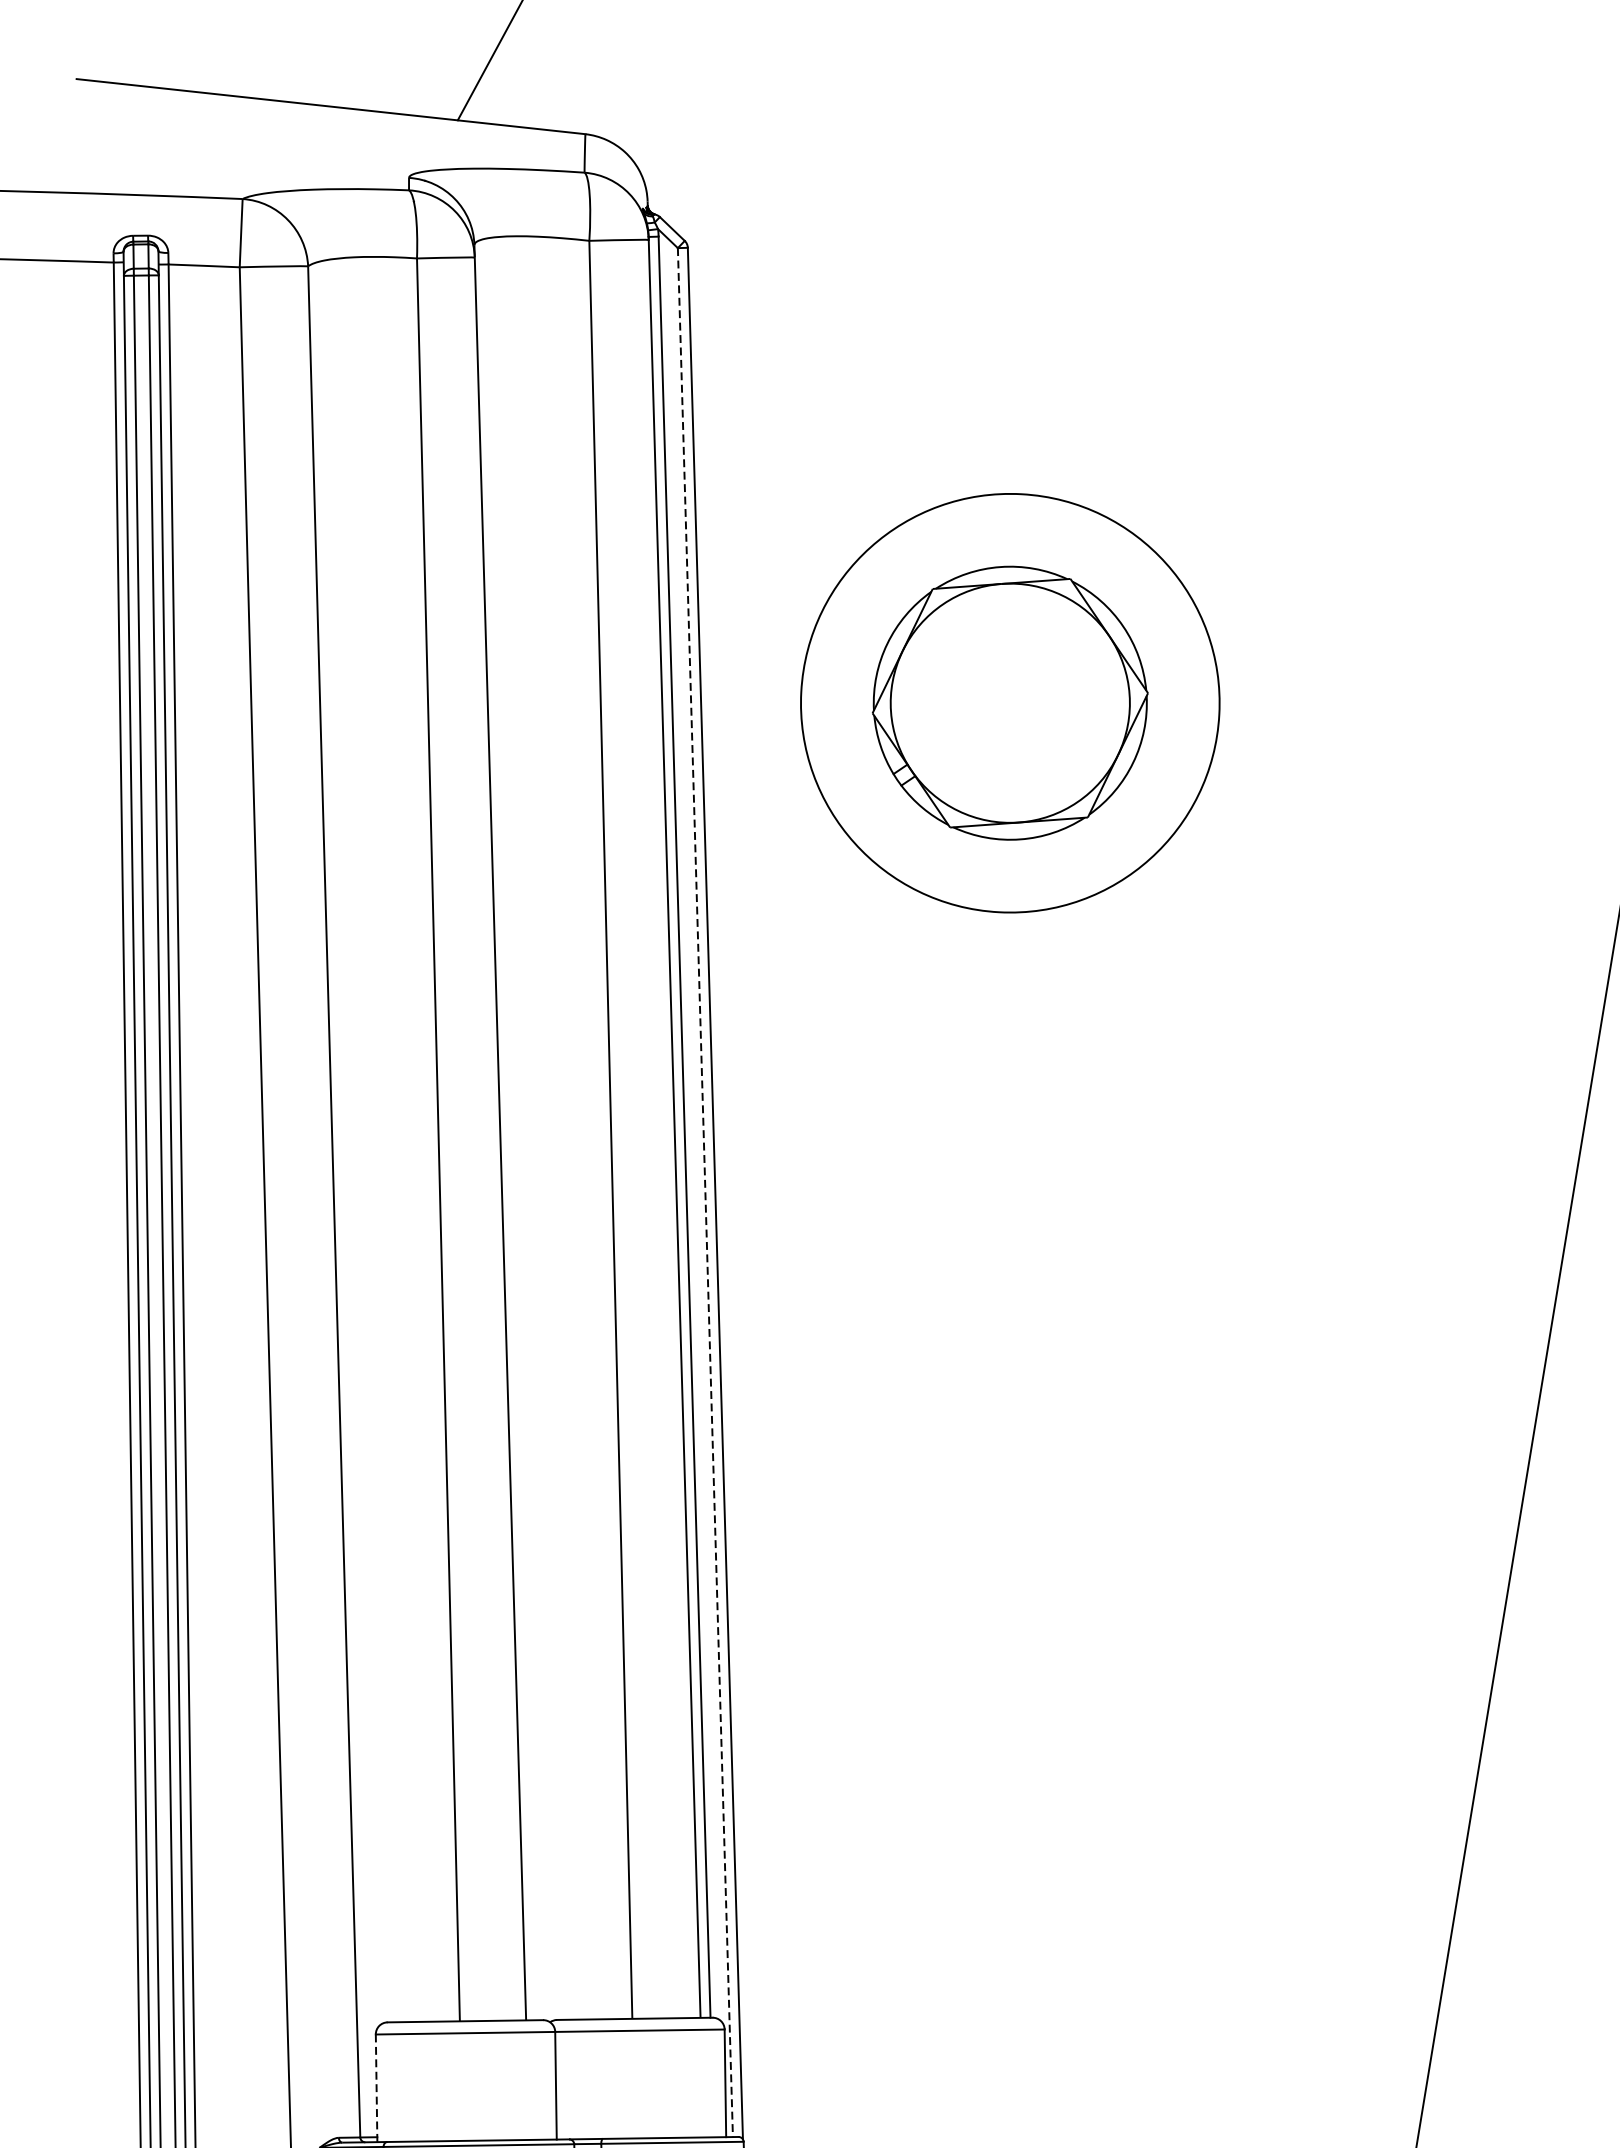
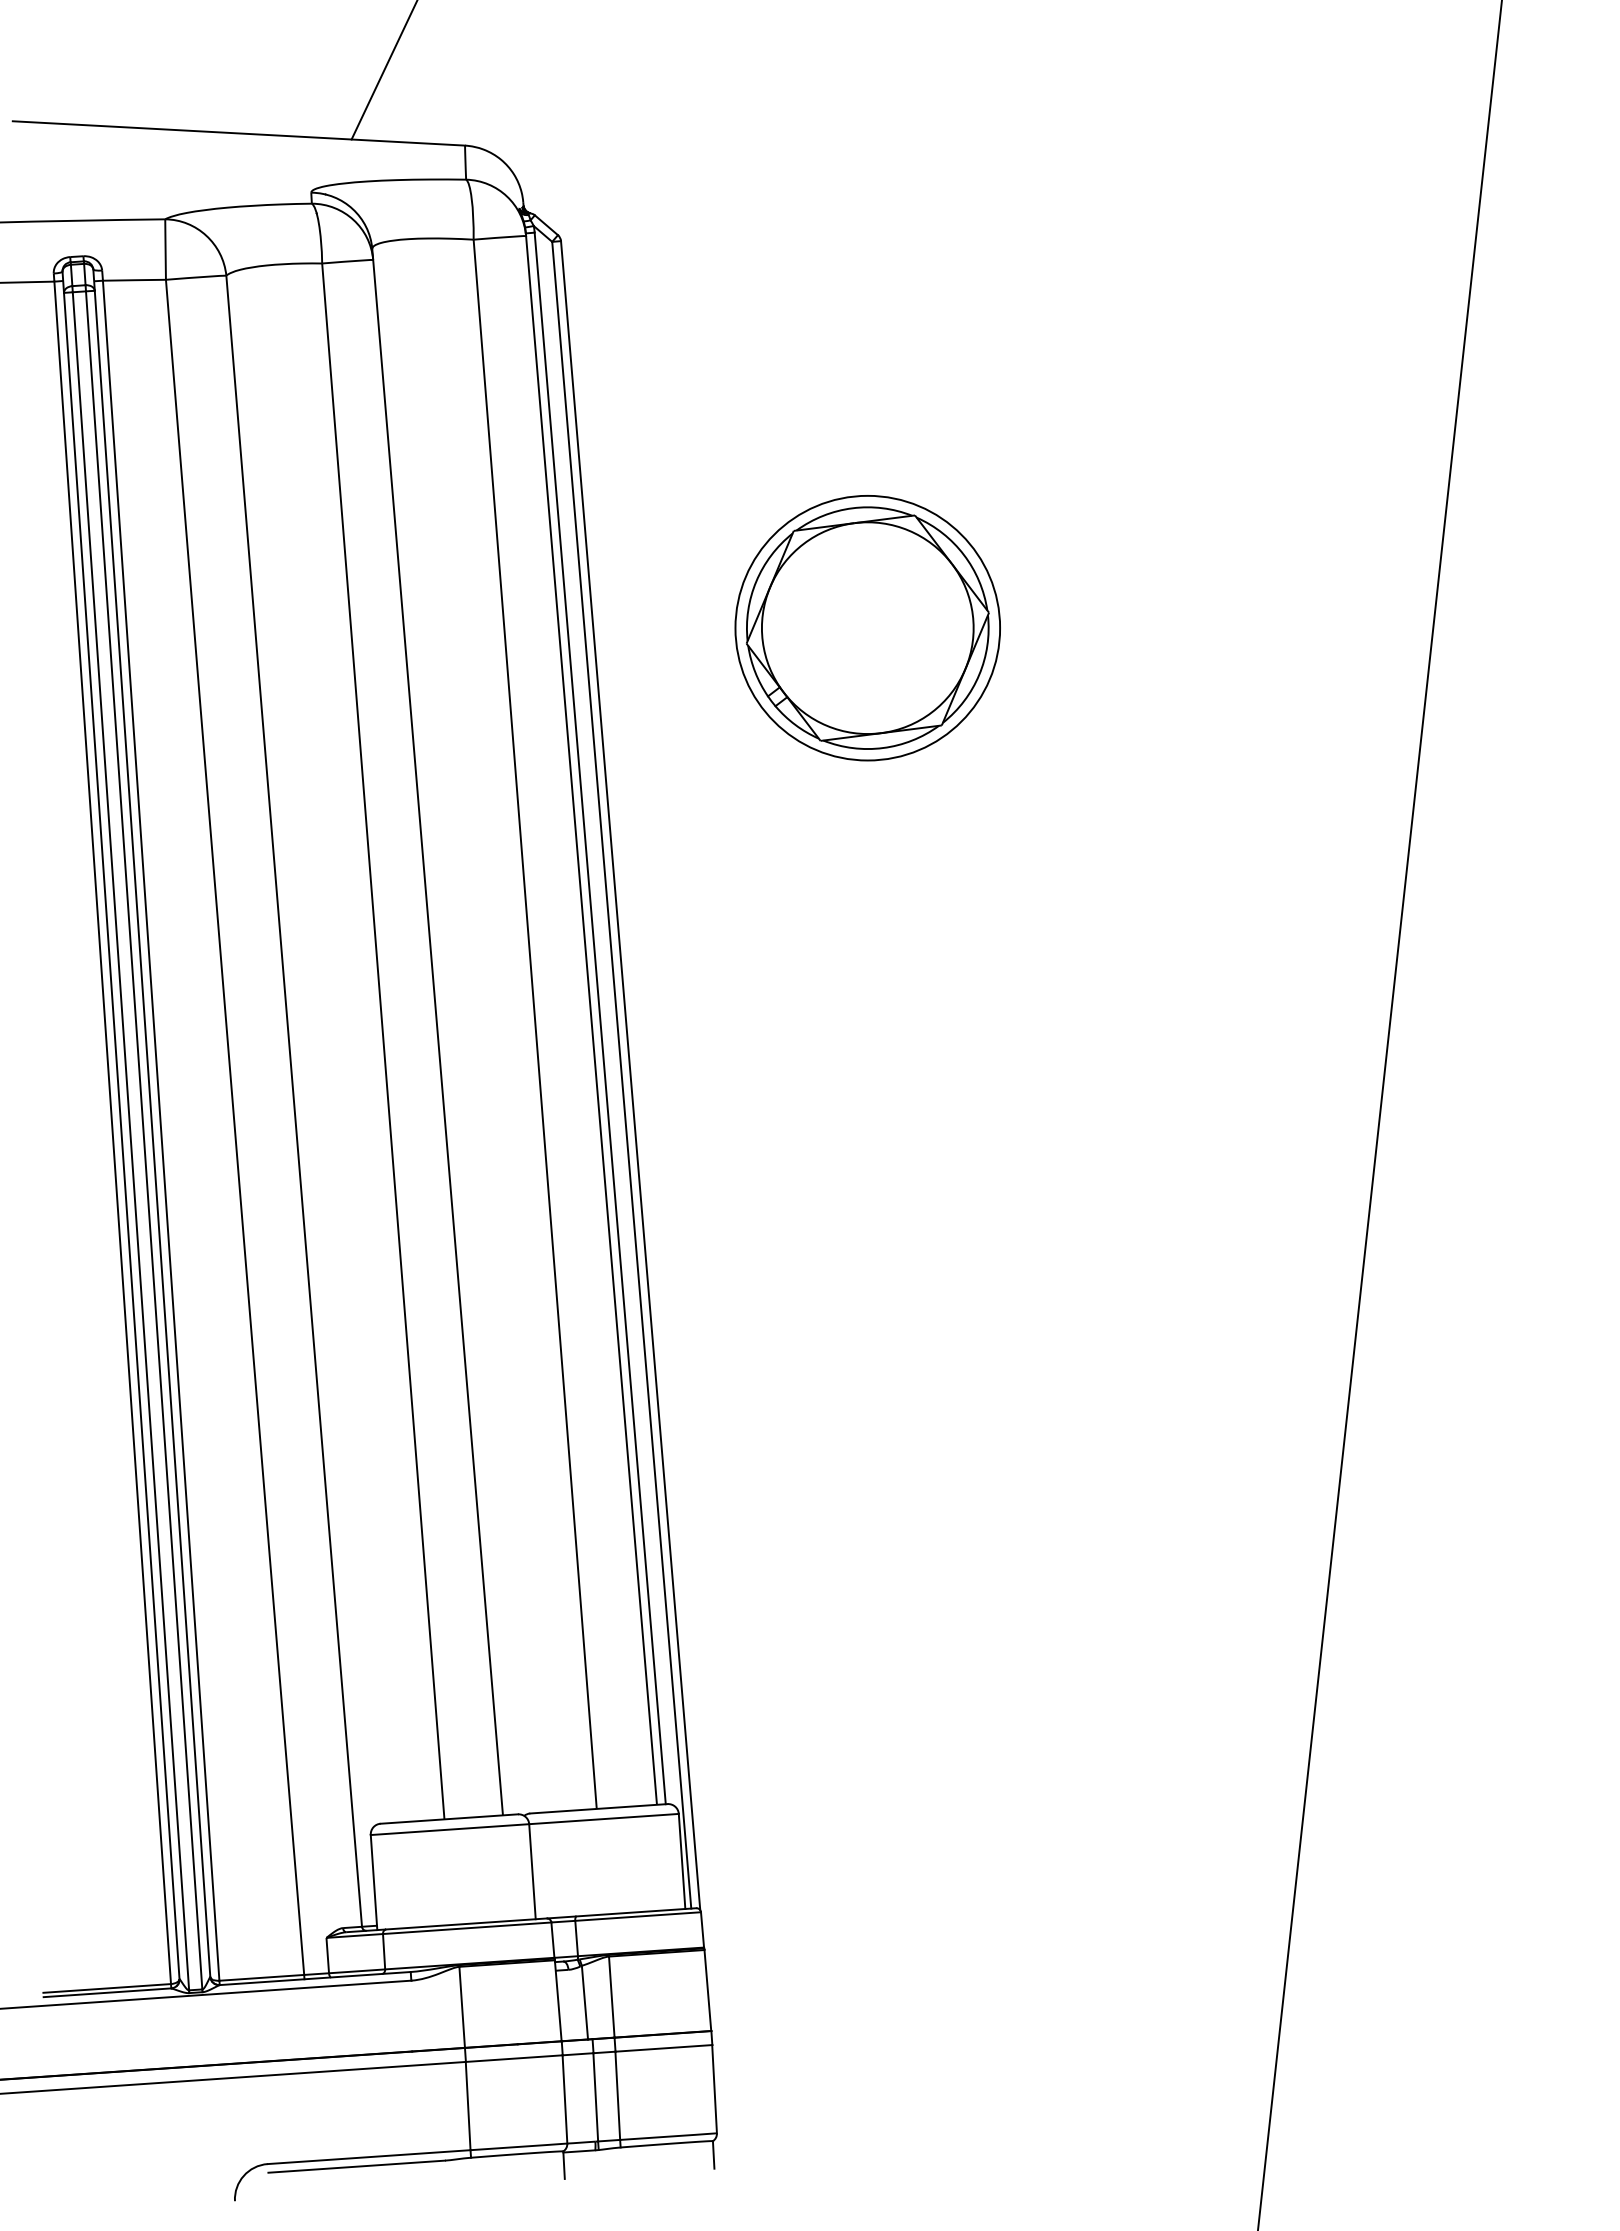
circle: (1010, 702) -> (867, 627), size x0.71
line: (705, 1192) -> (621, 1075), dashed -> solid
line: (377, 2088) -> (374, 1882), dashed -> solid

